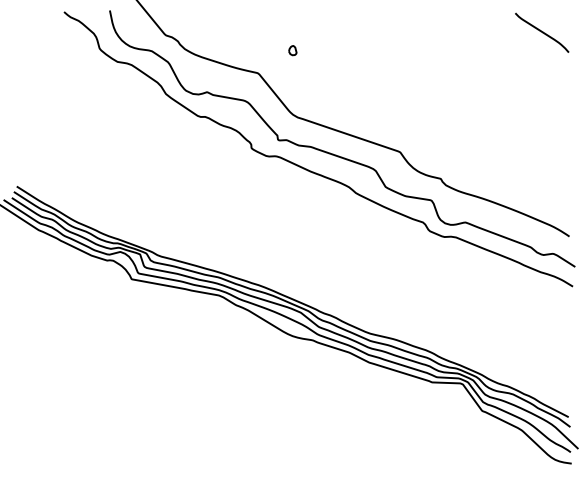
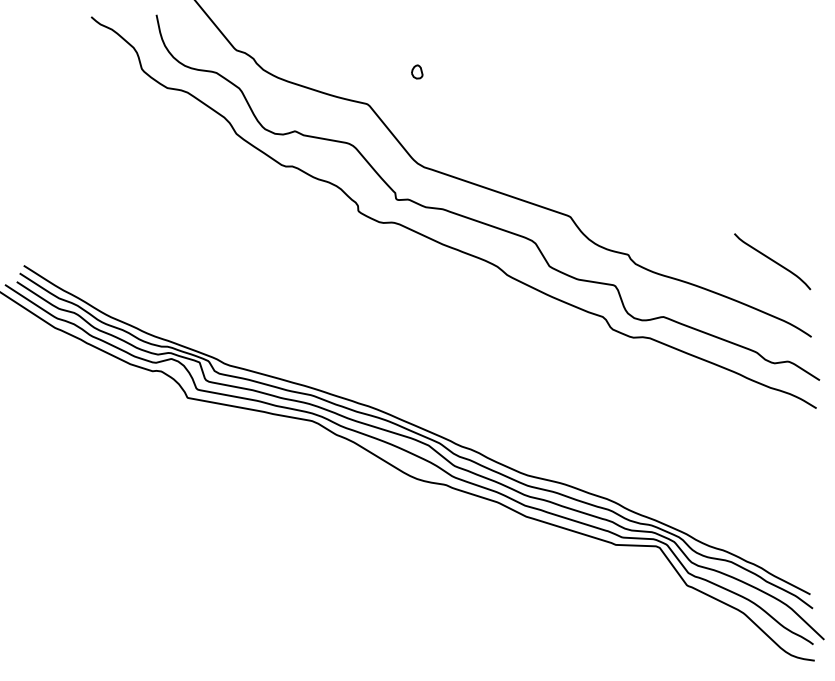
curve: (542, 32) -> (772, 261), moved

